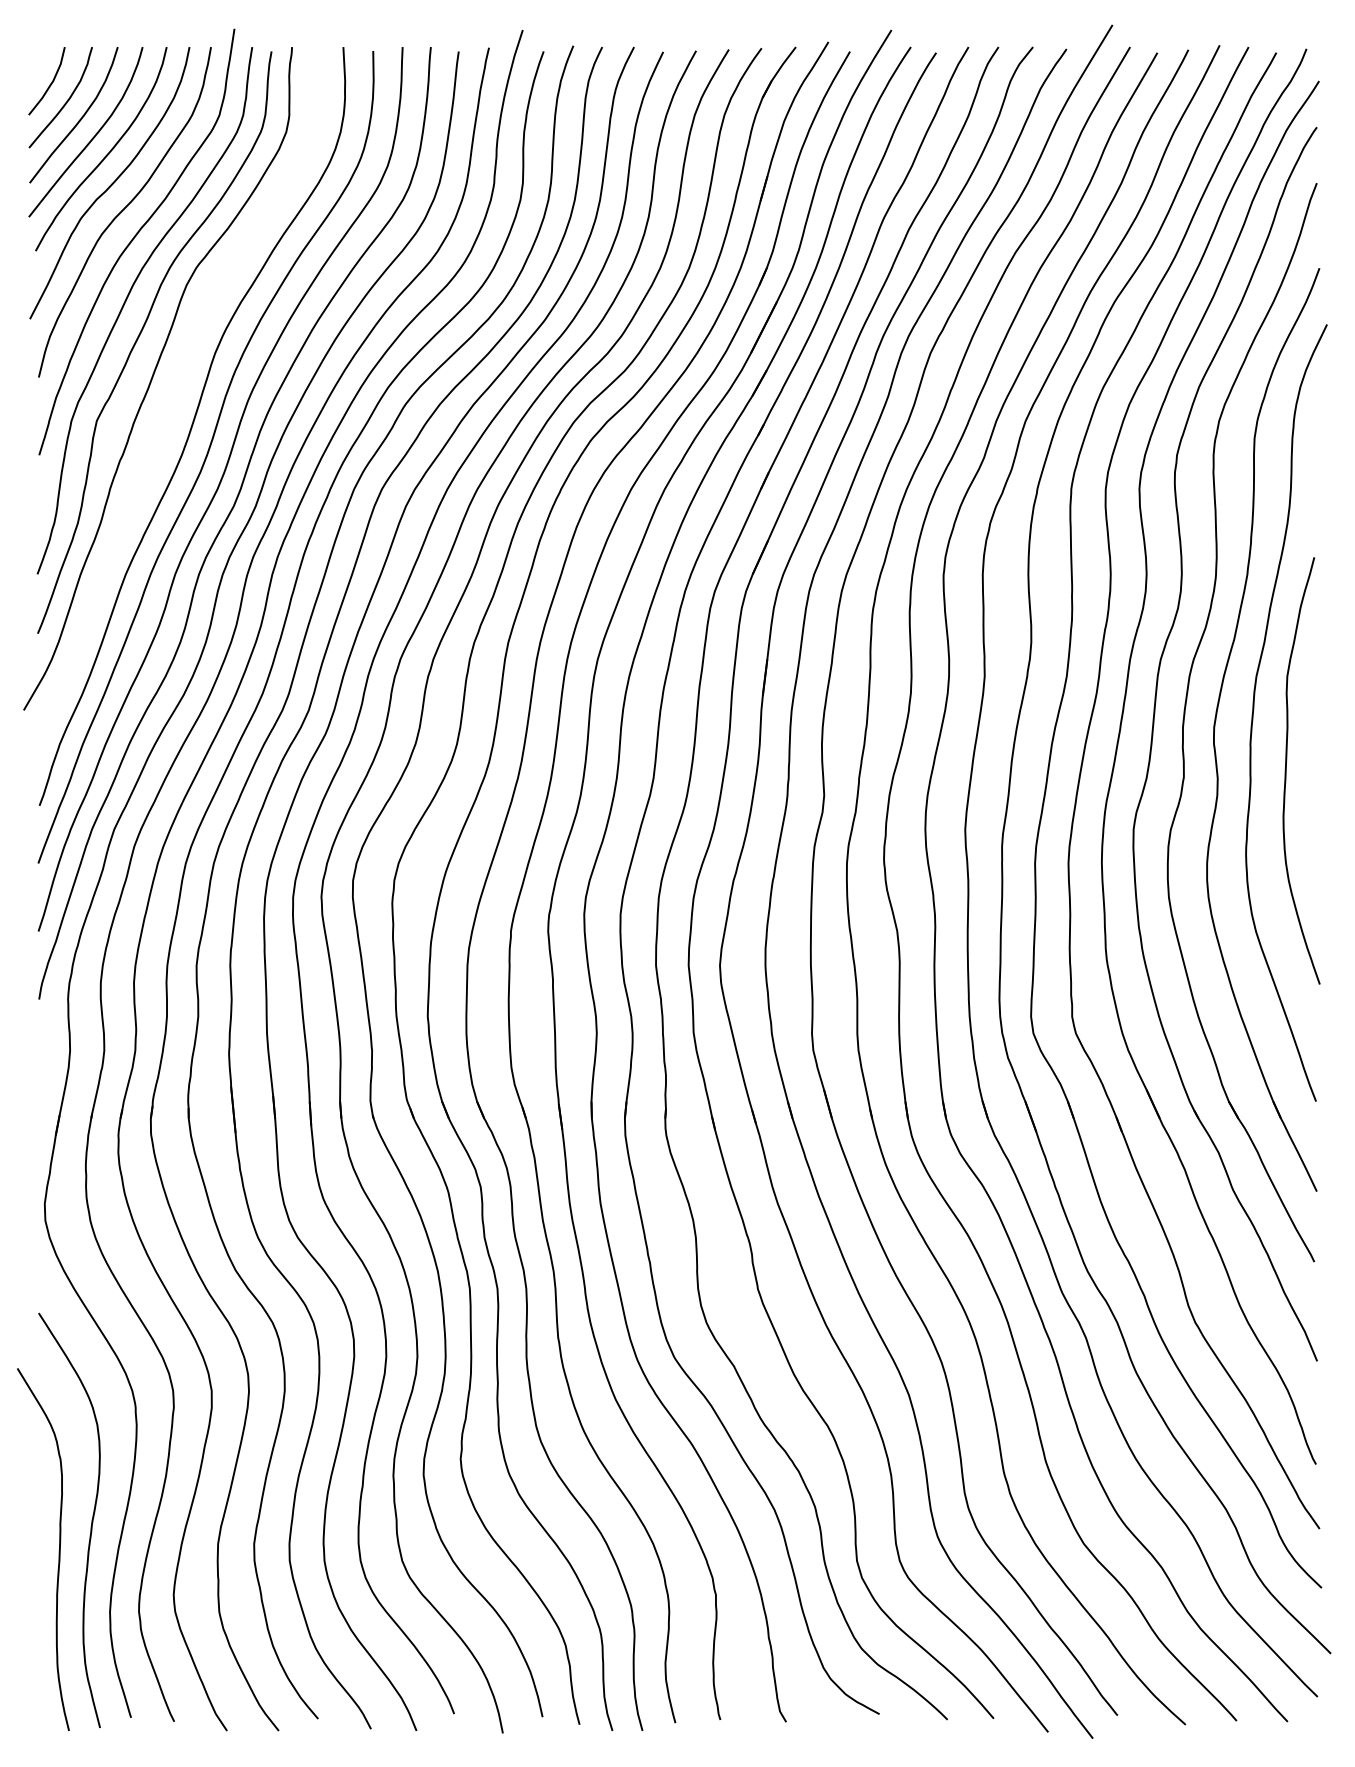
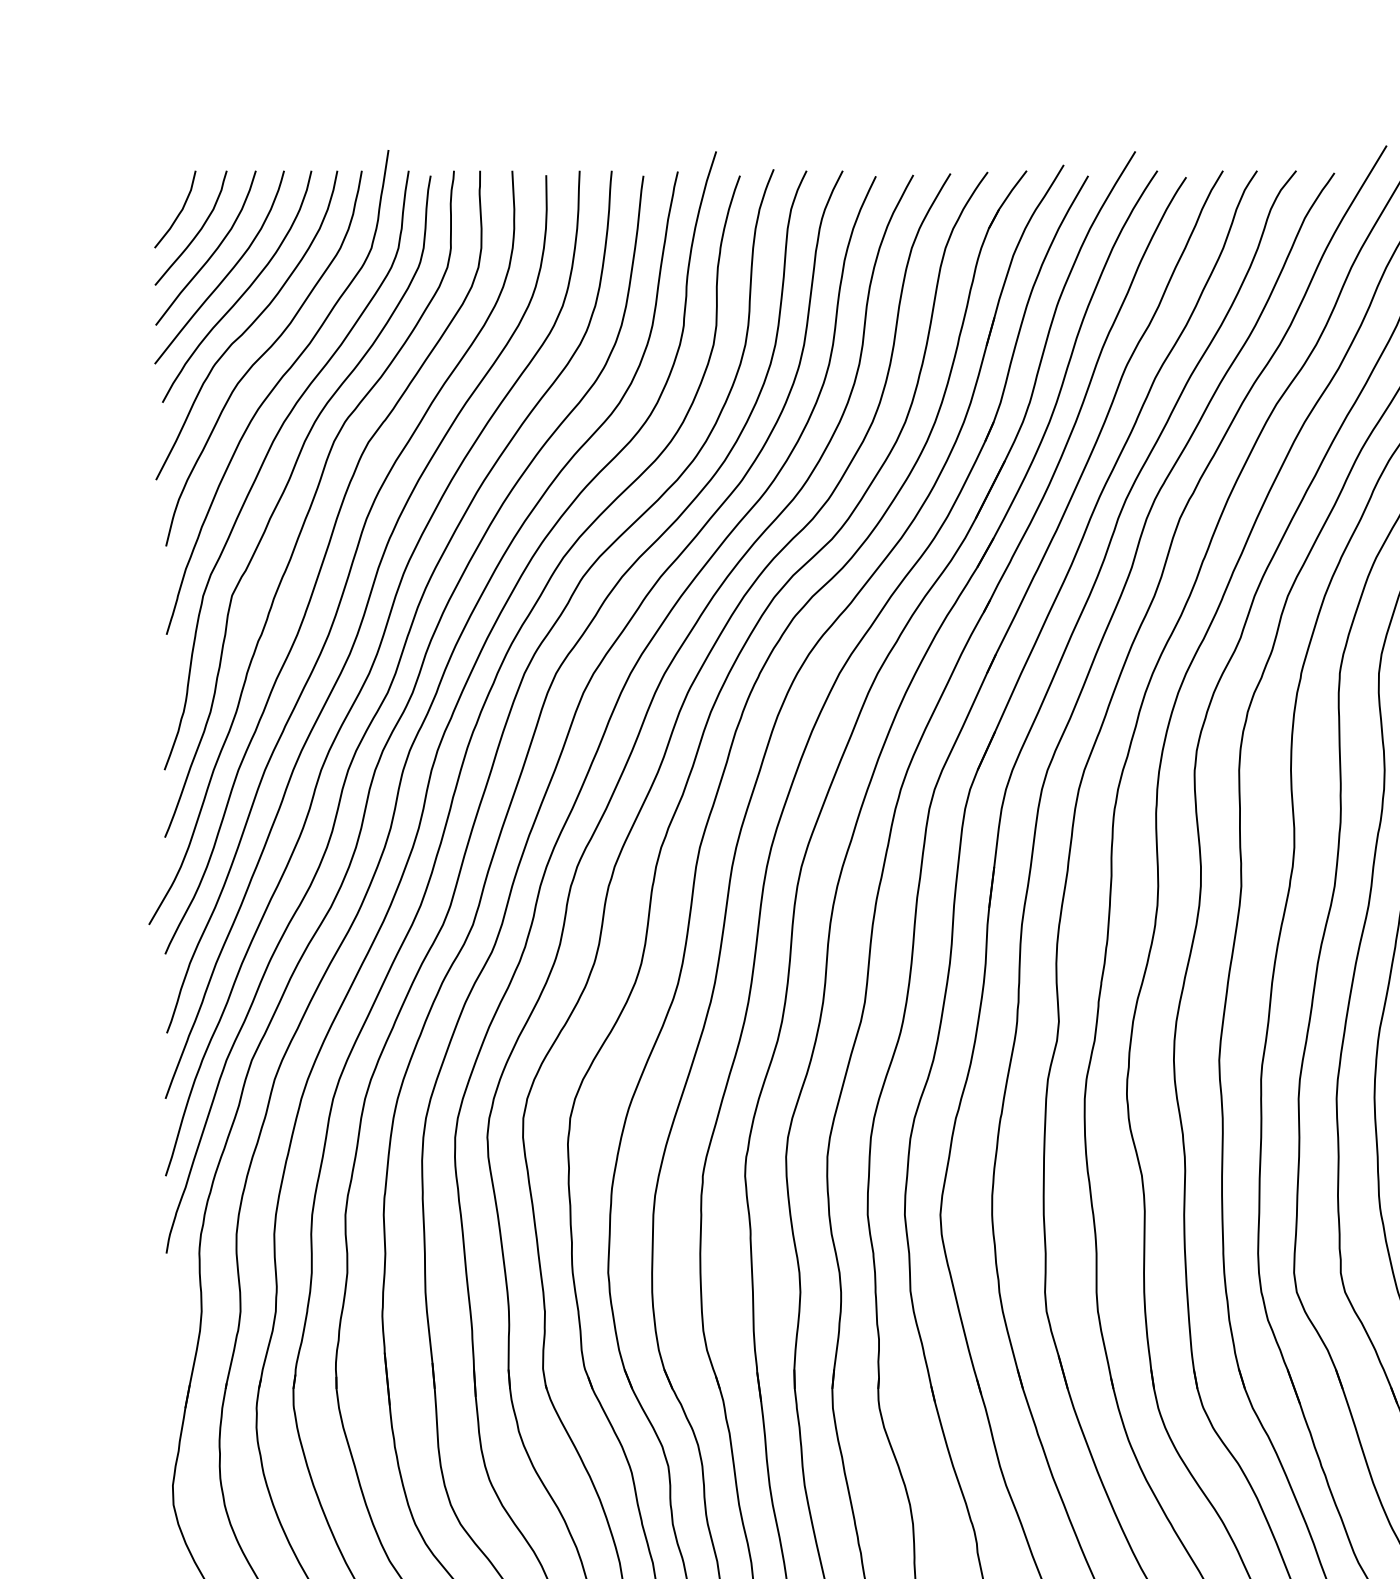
curve: (177, 391) -> (323, 562), added

